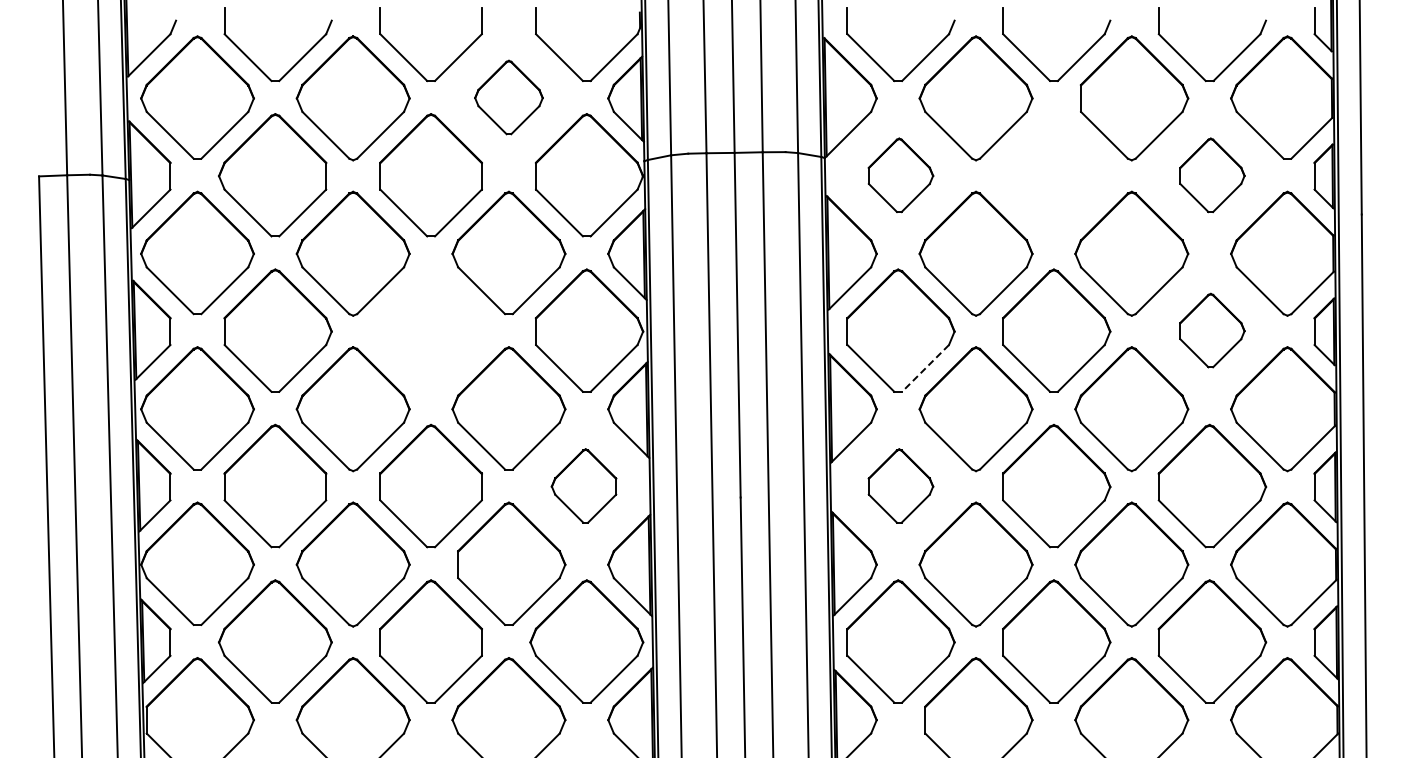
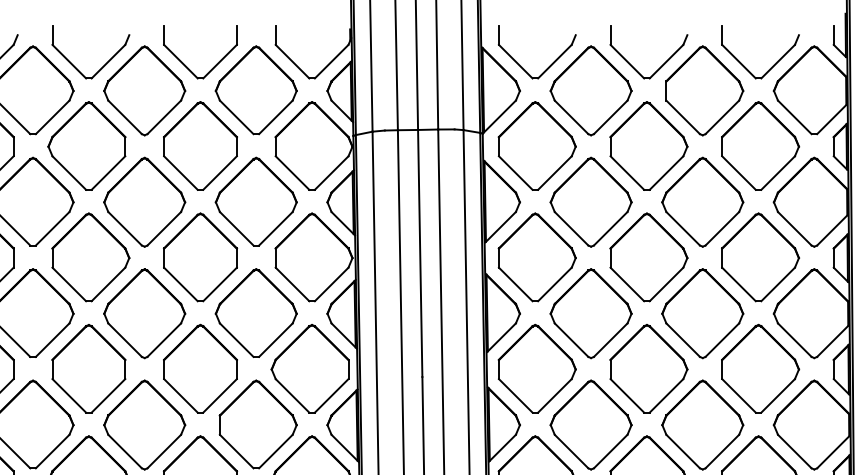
part: (508, 97) -> (255, 90), size x1.67
part: (900, 175) -> (536, 146), size x1.67
part: (1056, 175) -> (648, 146), added
part: (1212, 175) -> (760, 146), size x1.67
part: (430, 330) -> (200, 257), added
part: (1212, 330) -> (760, 257), size x1.67
line: (925, 368) -> (554, 284), dashed -> solid
part: (583, 485) -> (309, 368), size x1.67
part: (900, 485) -> (536, 368), size x1.67

